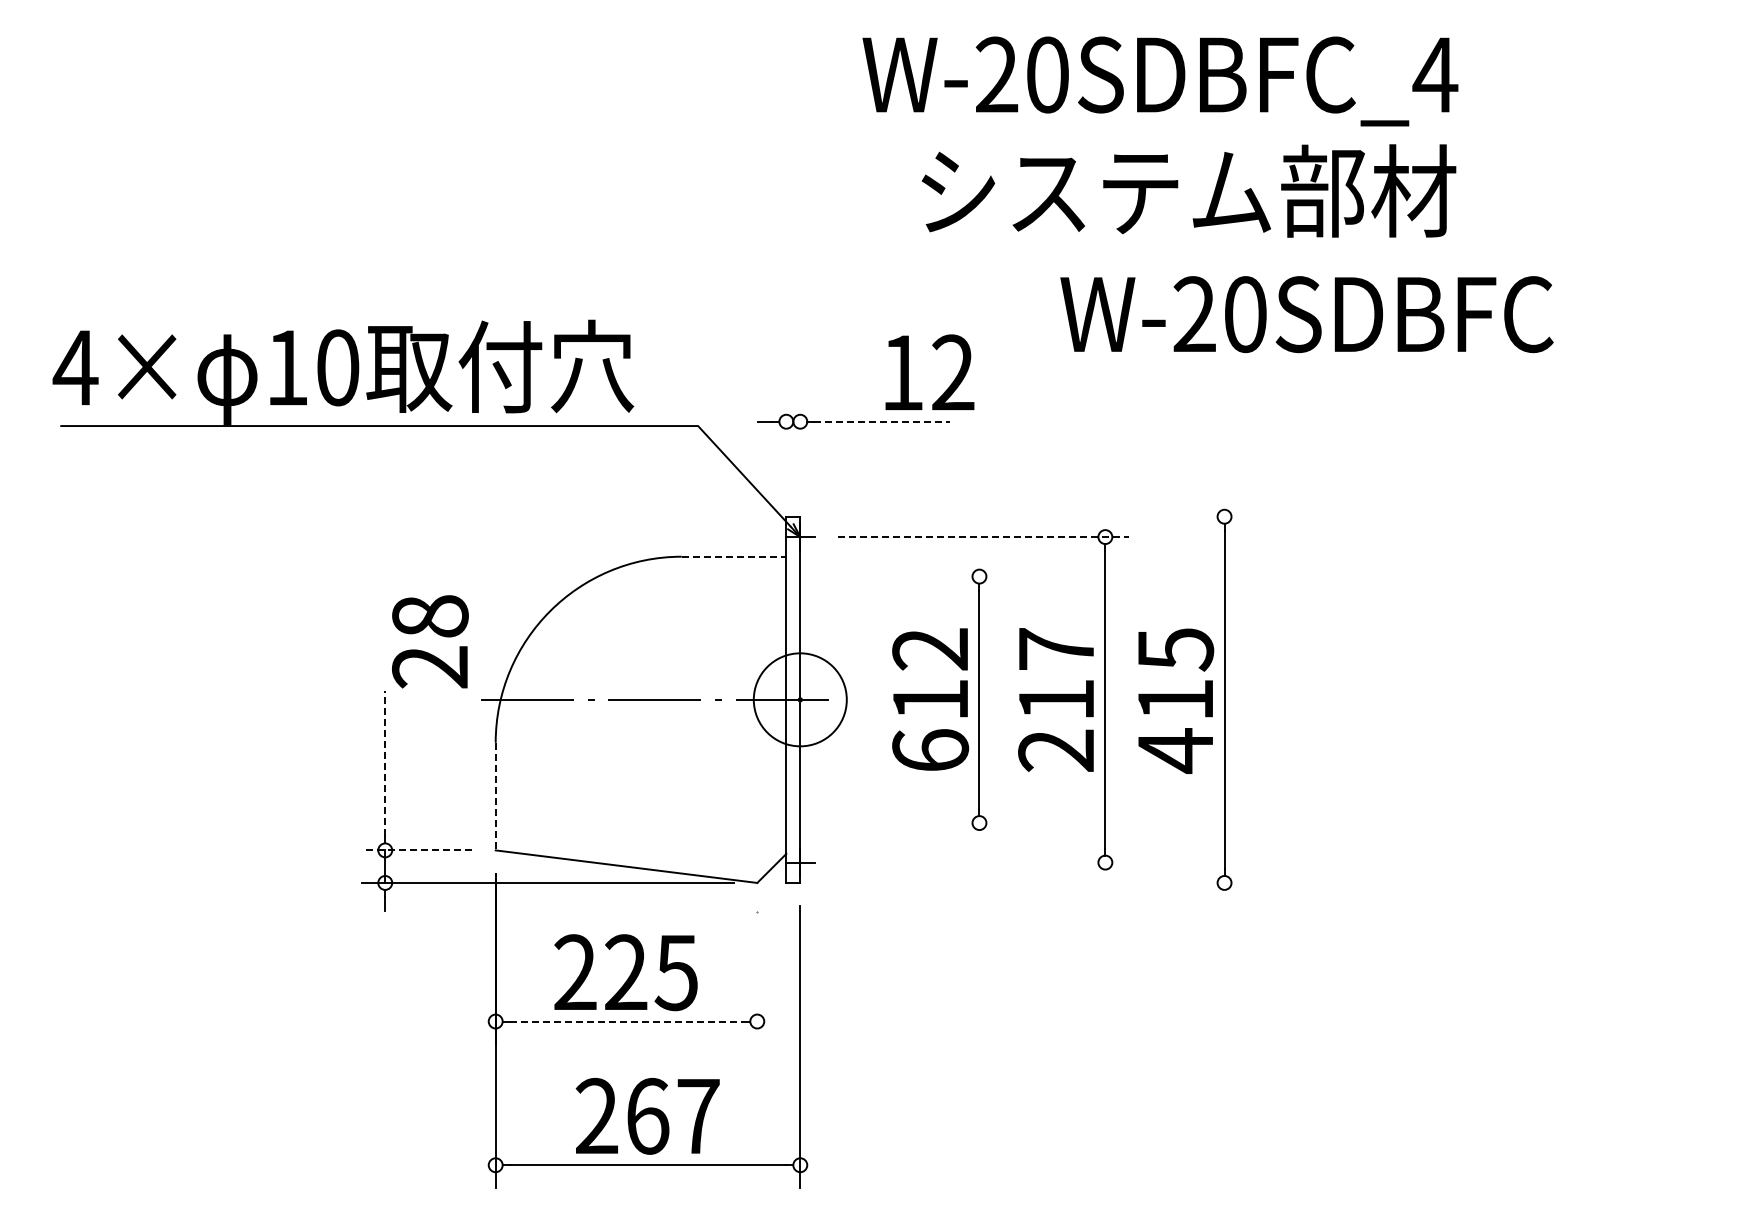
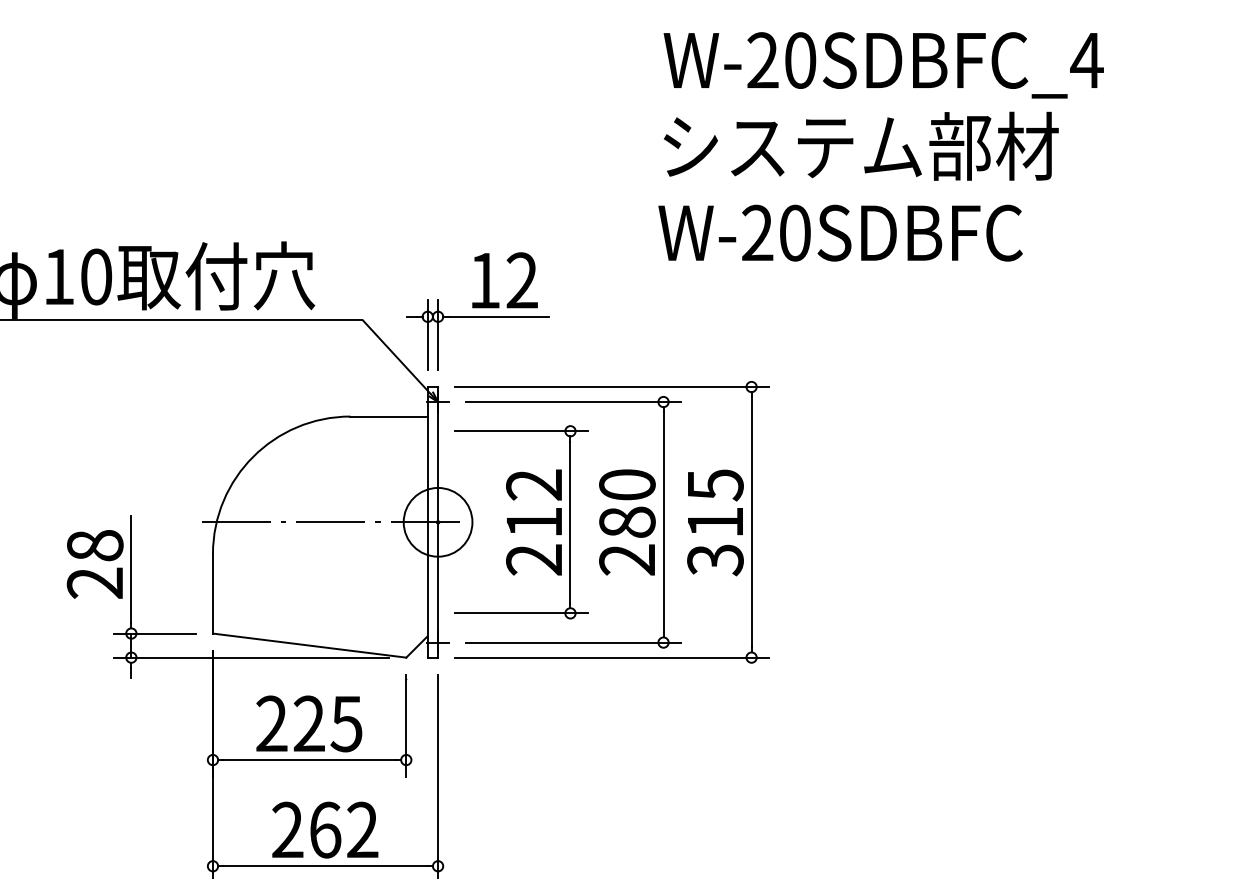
text: (1160, 81) -> (883, 65), moved
text: (1188, 190) -> (860, 145), moved
text: (1306, 314) -> (840, 233), moved
text: (929, 371) -> (504, 279), moved
line: (882, 421) -> (498, 316), dashed -> solid
line: (786, 445) -> (427, 334), added
line: (800, 445) -> (438, 334), added
line: (1035, 516) -> (611, 386), added
line: (983, 537) -> (573, 402), dashed -> solid
line: (734, 556) -> (389, 416), dashed -> solid
line: (912, 576) -> (520, 431), added
text: (430, 641) -> (95, 564), moved
text: (1056, 674) -> (627, 503), 217 -> 280
text: (930, 750) -> (534, 559), 612 -> 212
text: (1175, 750) -> (715, 559), 415 -> 315
line: (385, 763) -> (131, 569), dashed -> solid
line: (495, 796) -> (212, 593), dashed -> solid
line: (912, 823) -> (520, 613), added
line: (416, 850) -> (154, 633), dashed -> solid
line: (983, 862) -> (573, 642), added
line: (1035, 882) -> (611, 657), added
line: (757, 975) -> (406, 726), added
line: (626, 1021) -> (309, 760), dashed -> solid
text: (698, 1115) -> (362, 829), 267 -> 262

